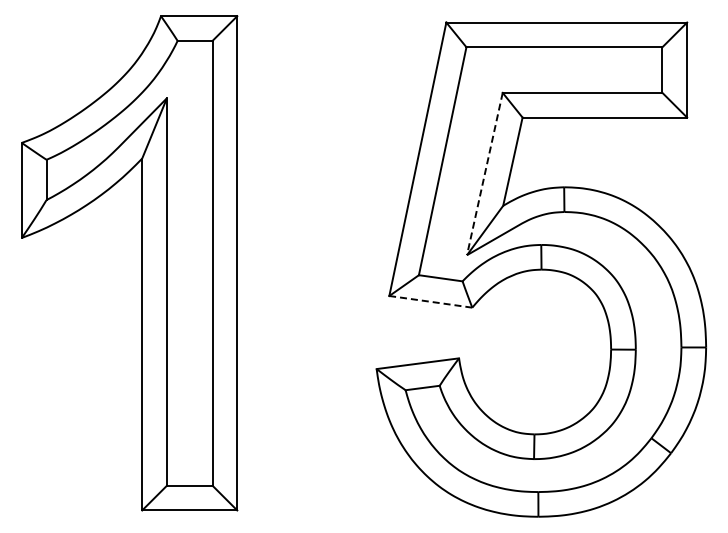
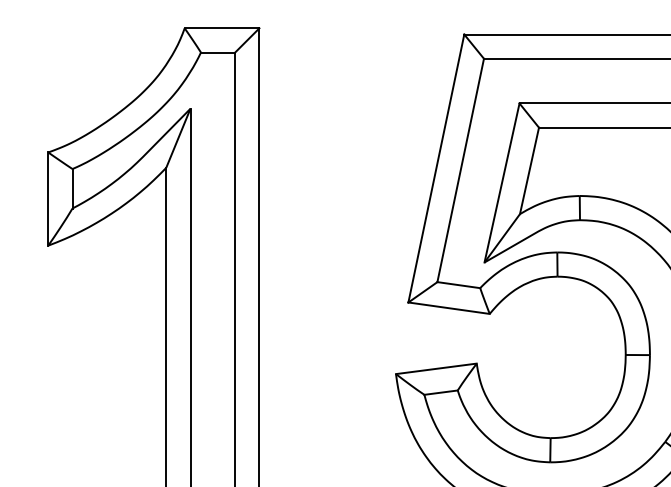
line: (484, 174) -> (501, 183), dashed -> solid
line: (430, 301) -> (448, 307), dashed -> solid

